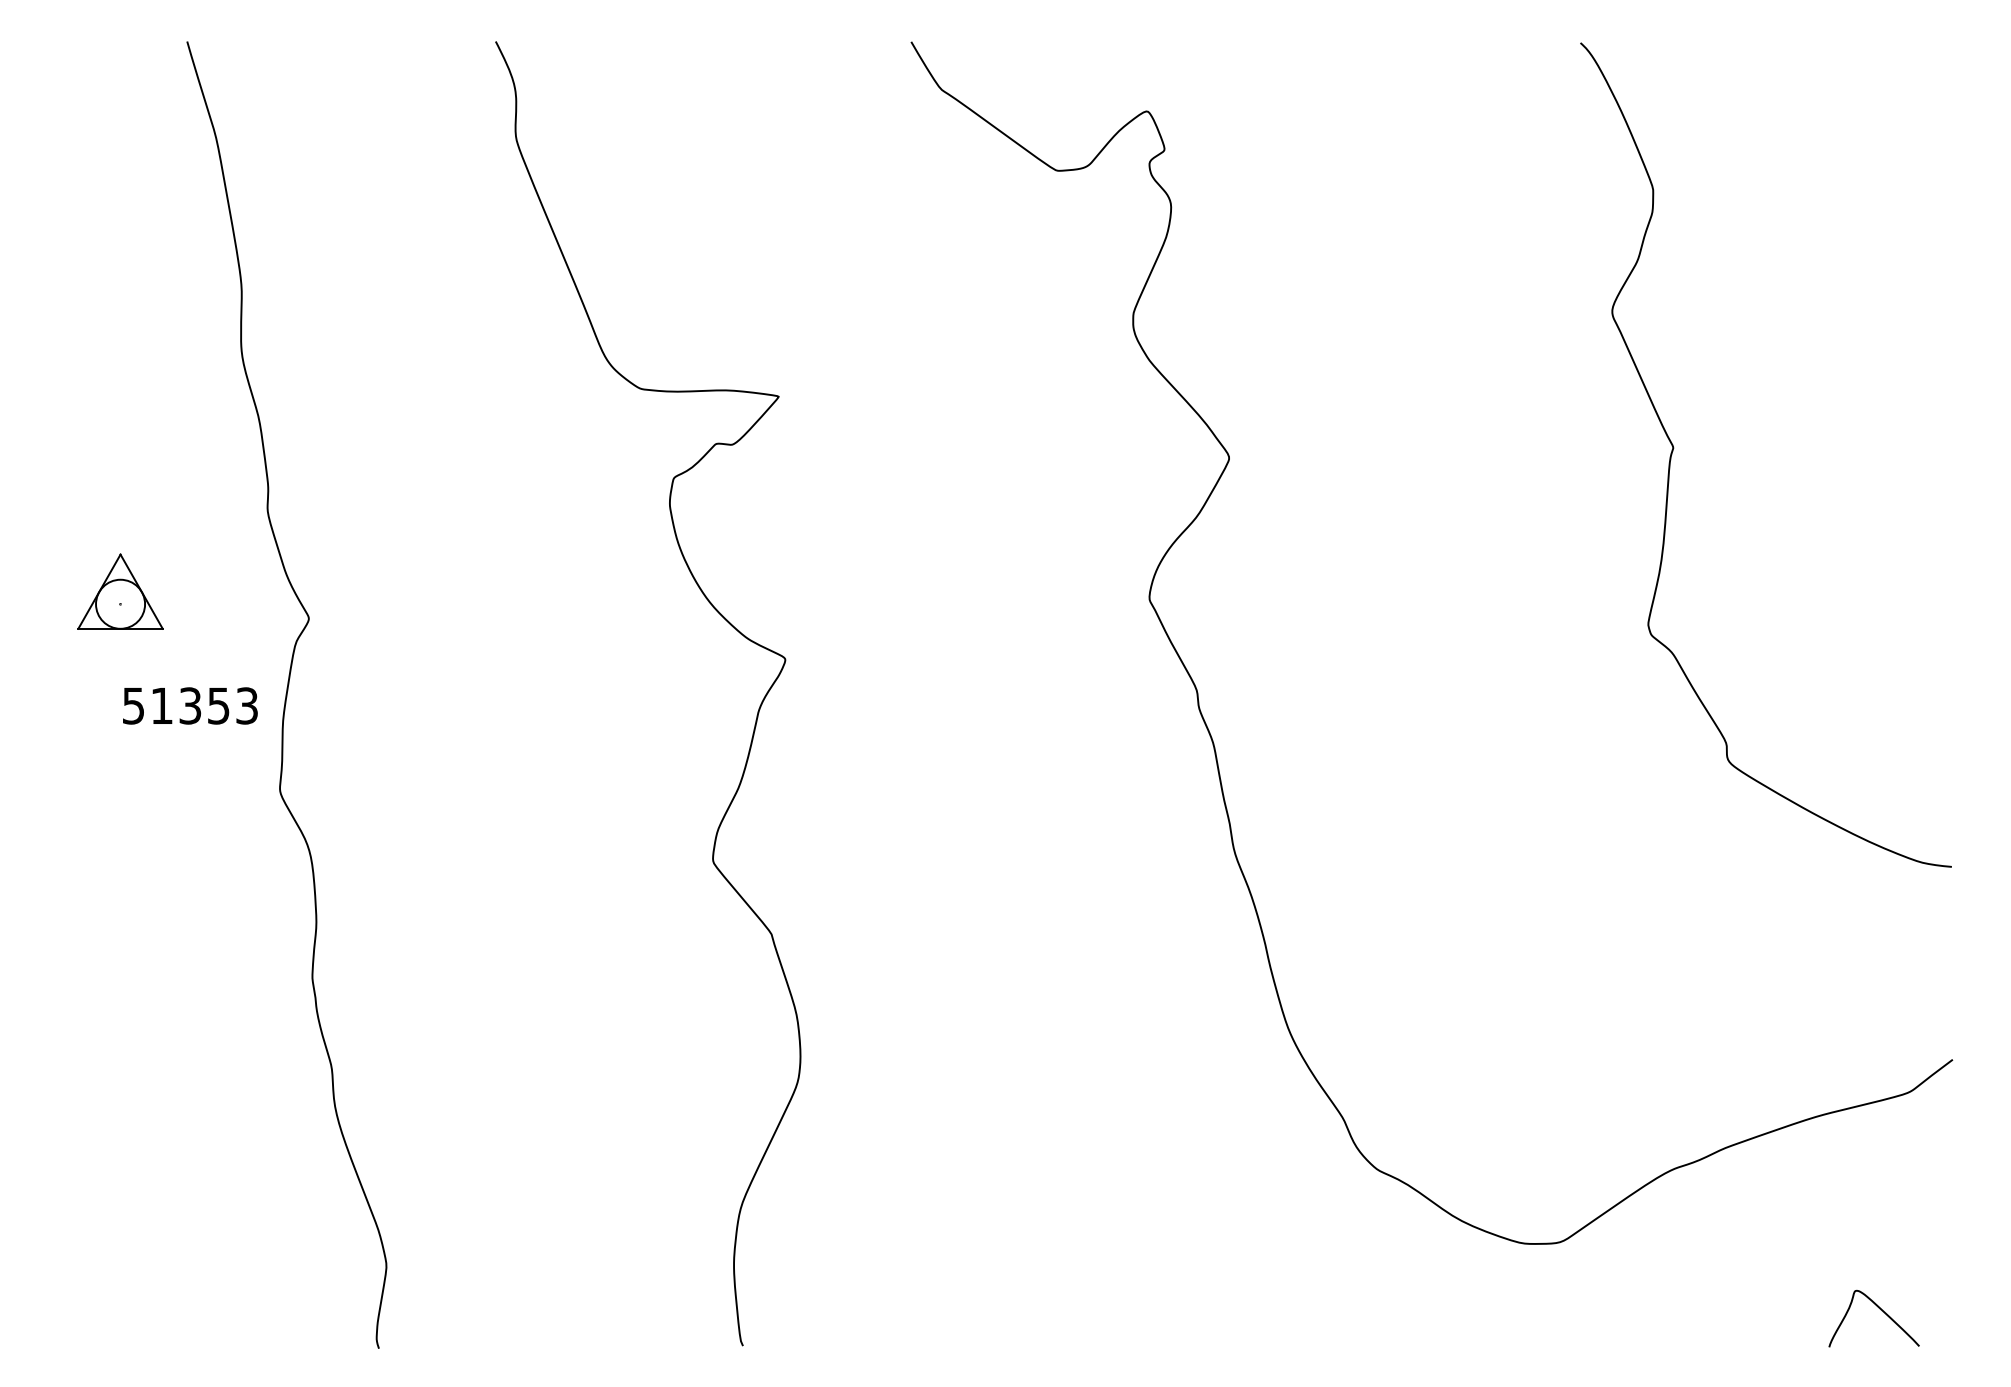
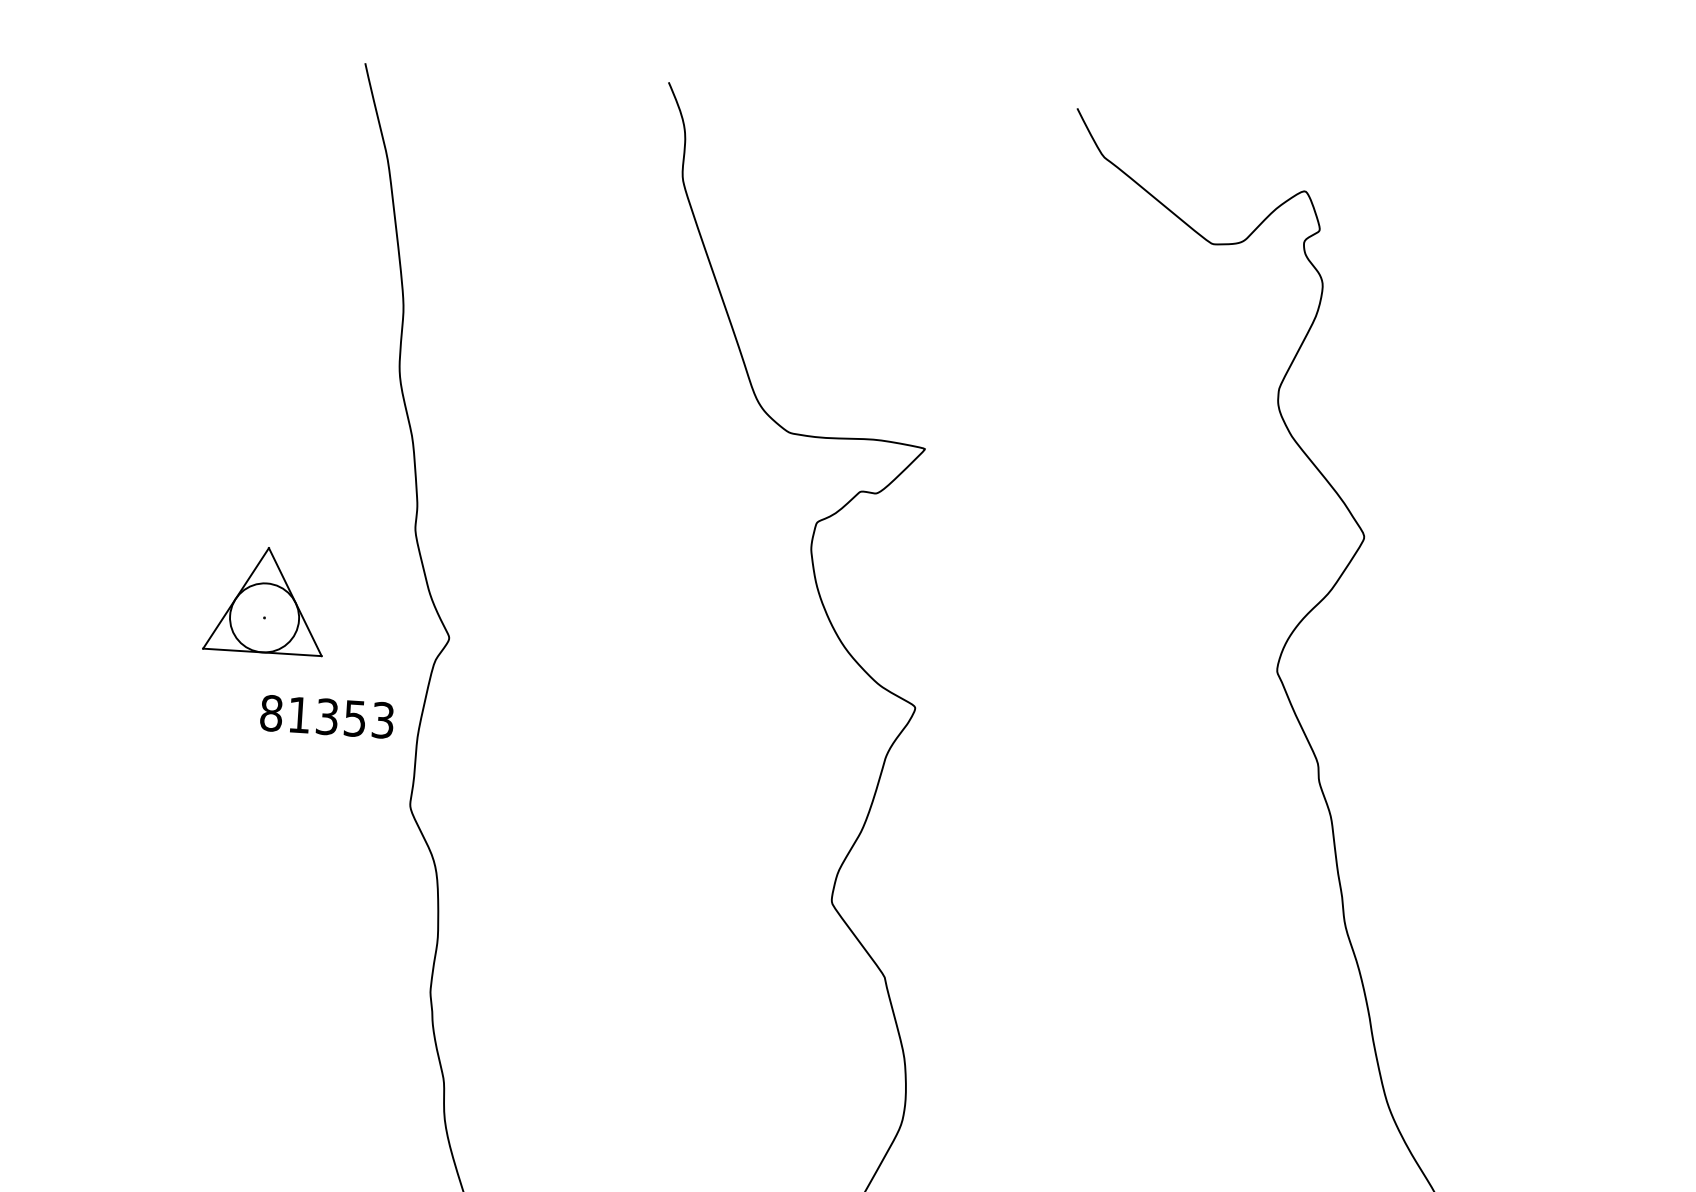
part: (120, 591) -> (265, 599), size x1.43
text: (133, 705) -> (271, 712), 51353 -> 81353

